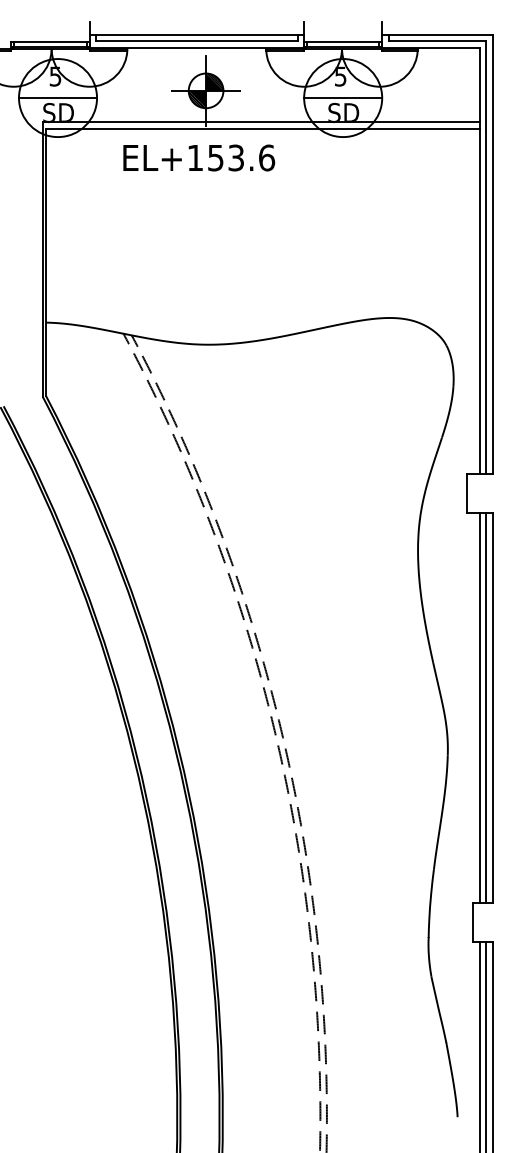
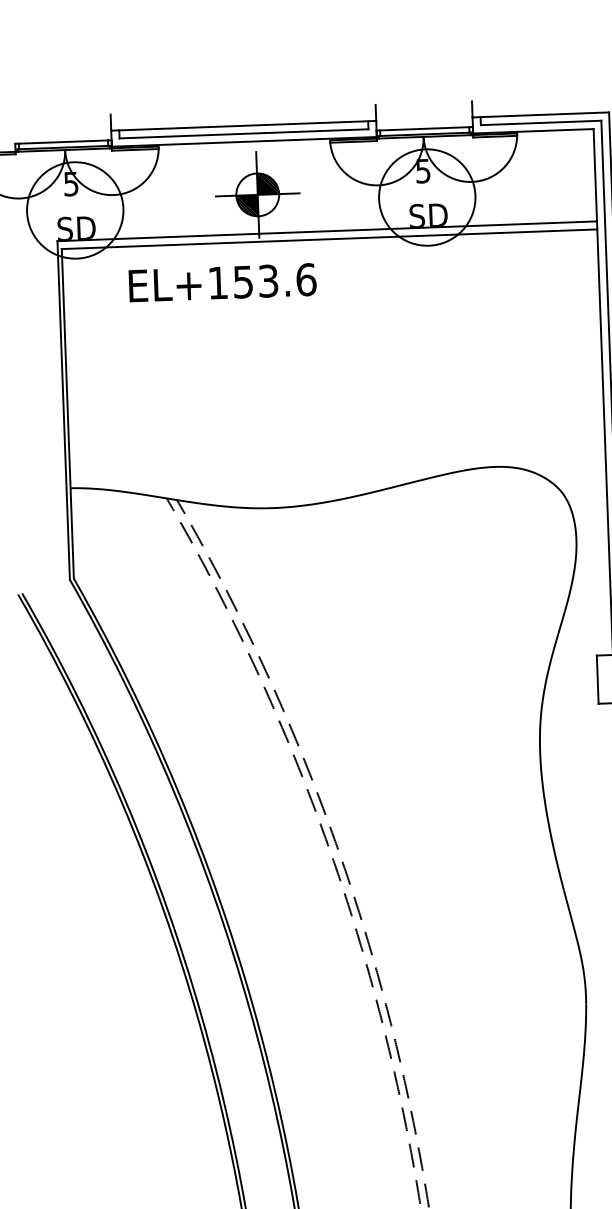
line: (57, 98) -> (74, 211), removed
line: (343, 98) -> (427, 198), removed
text: (199, 157) -> (223, 282), moved

